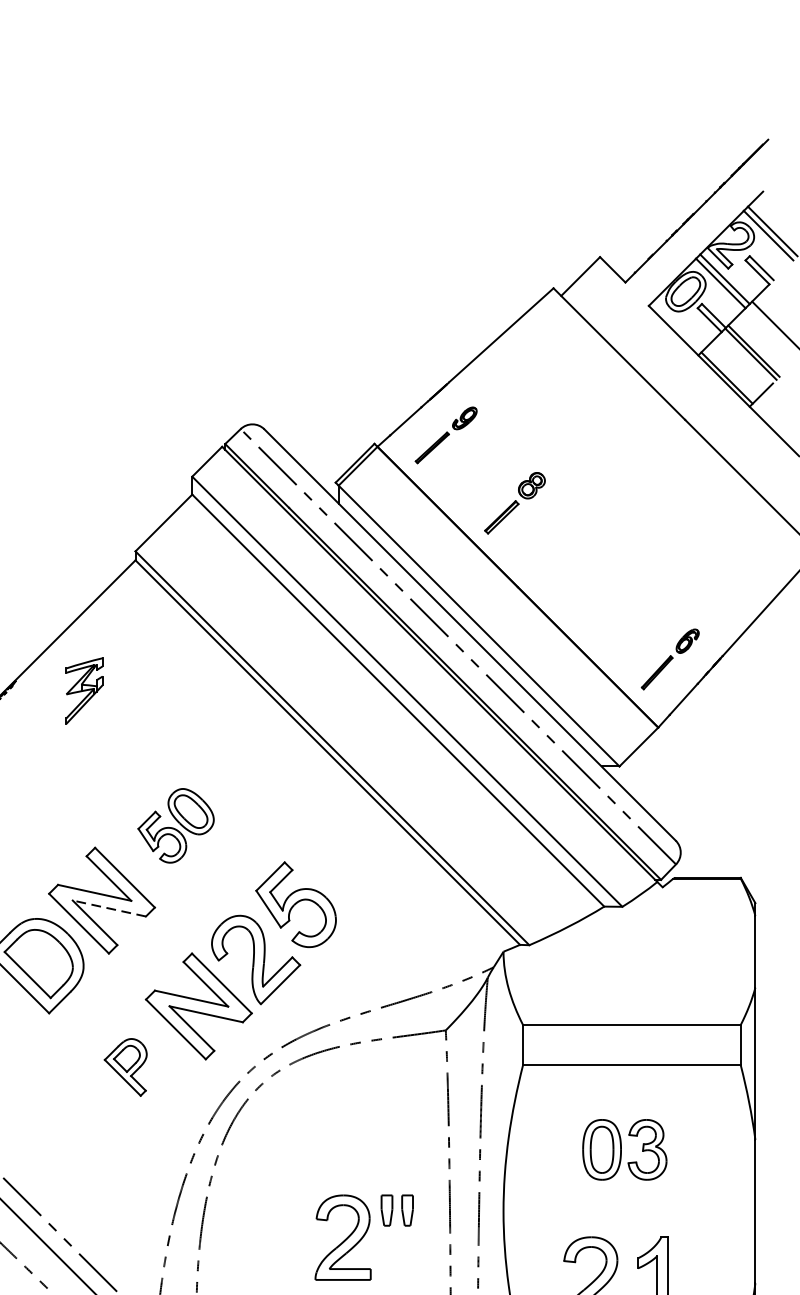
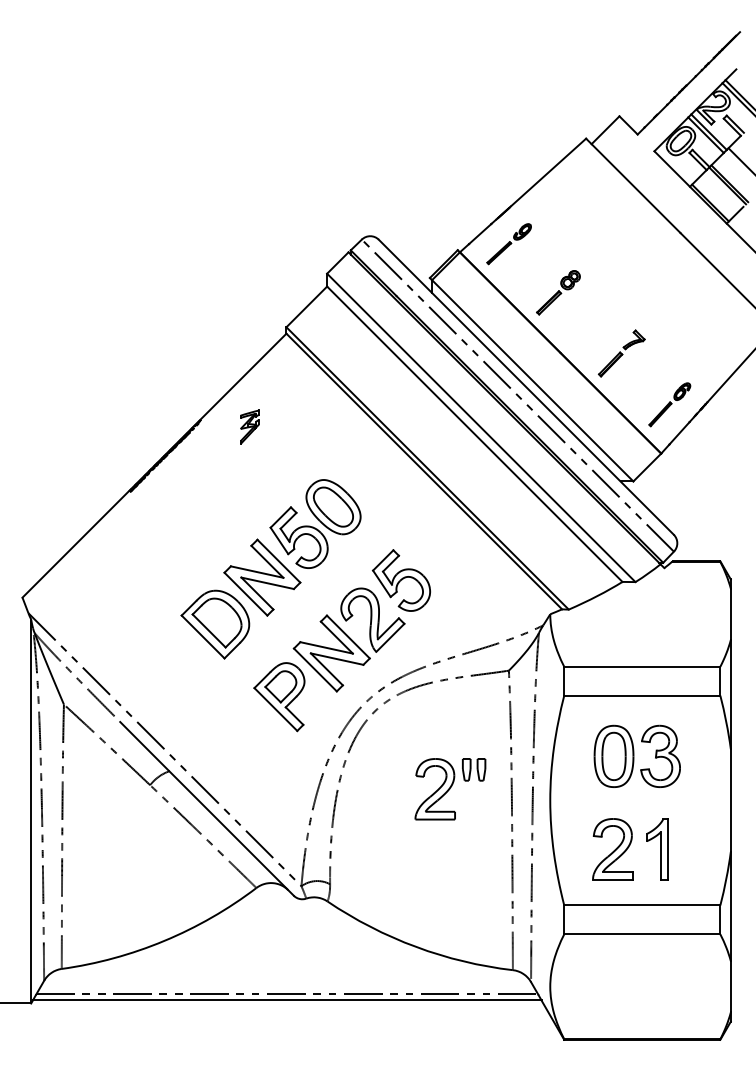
part: (602, 587) -> (621, 353), added
part: (83, 689) -> (249, 426), size x0.71
part: (176, 825) -> (315, 523), size x1.67
line: (109, 908) -> (267, 583), dashed -> solid
part: (125, 1067) -> (279, 697), size x1.67
part: (623, 1148) -> (636, 755), size x1.43
part: (364, 1237) -> (450, 789), moved

